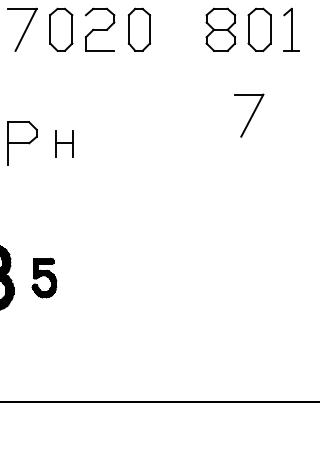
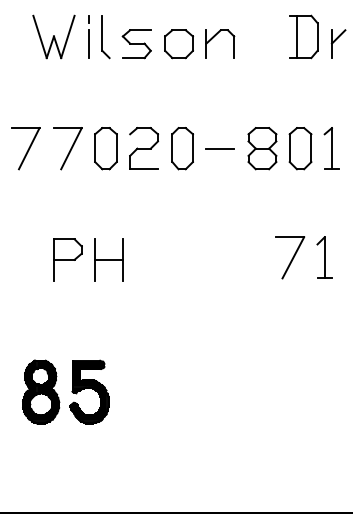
line: (177, 29) -> (219, 148), added
part: (249, 115) -> (290, 257), moved
part: (284, 140) -> (324, 257), added
part: (63, 142) -> (108, 259), size x1.67
part: (44, 277) -> (89, 391), size x1.67

